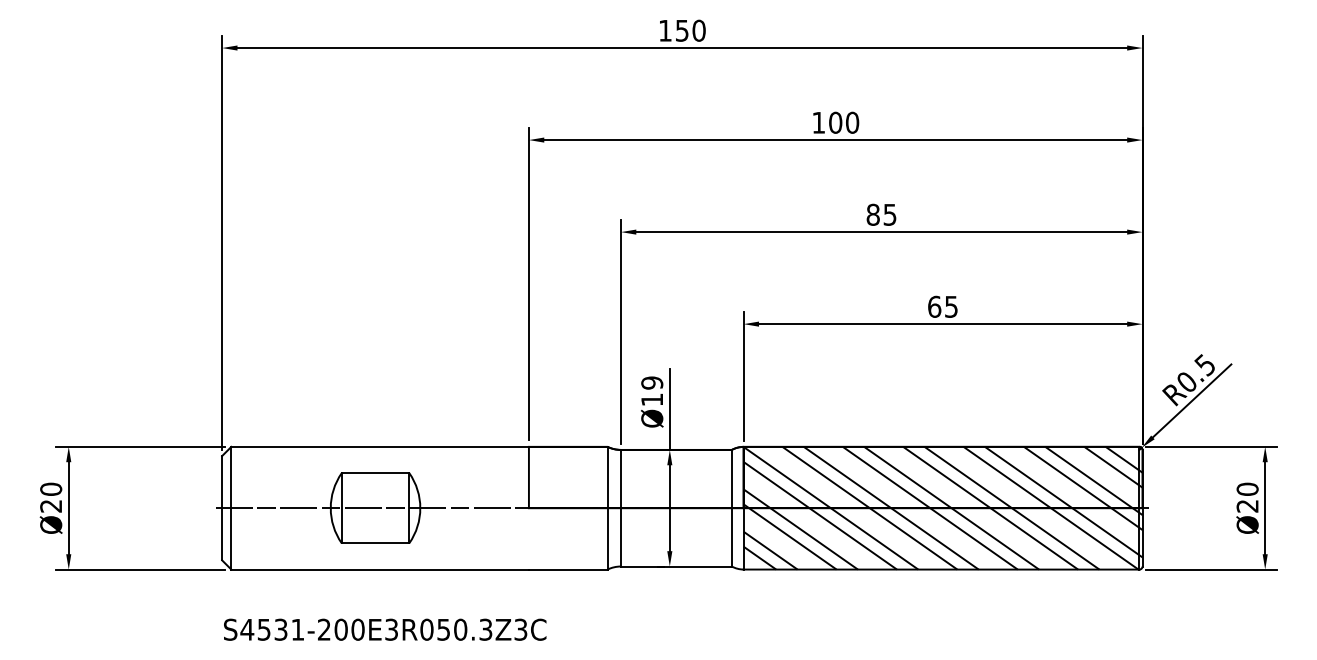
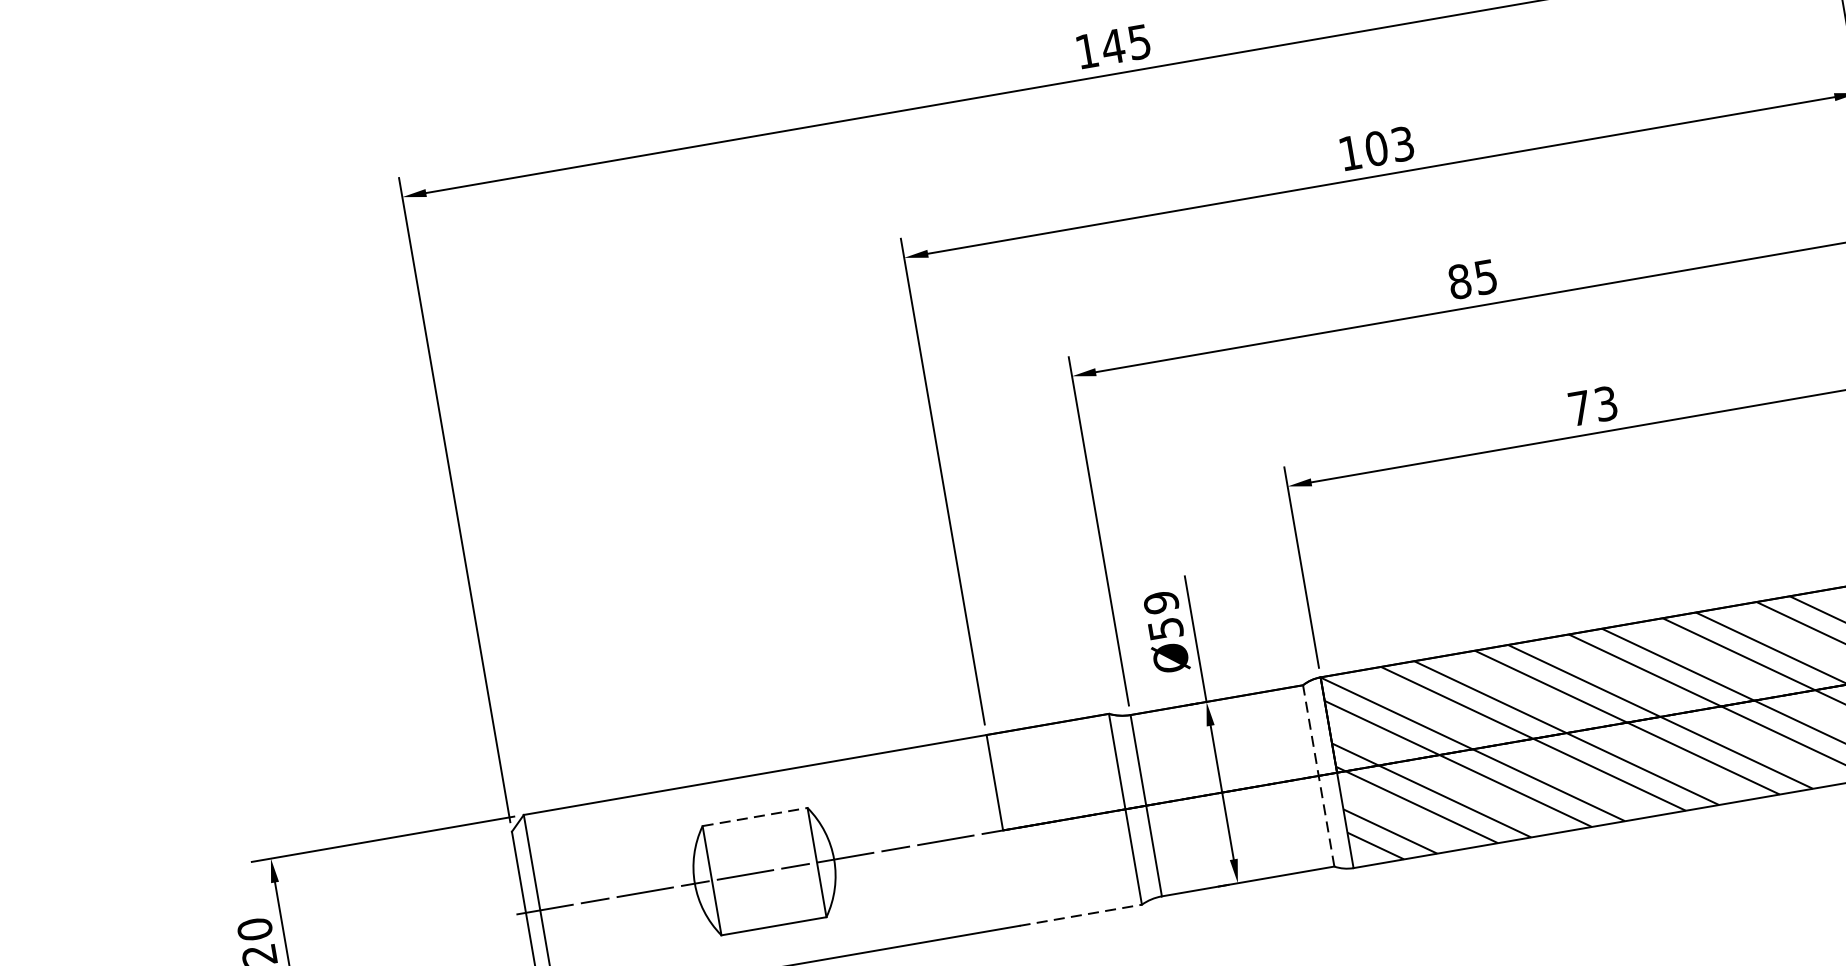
text: (690, 30) -> (1126, 44), 150 -> 145
text: (852, 122) -> (1402, 143), 100 -> 103
text: (942, 306) -> (1592, 405), 65 -> 73
text: (652, 399) -> (1166, 628), Ø19 -> Ø59
line: (375, 473) -> (755, 817), solid -> dashed
line: (731, 507) -> (1317, 774), solid -> dashed
line: (568, 569) -> (1081, 915), solid -> dashed

